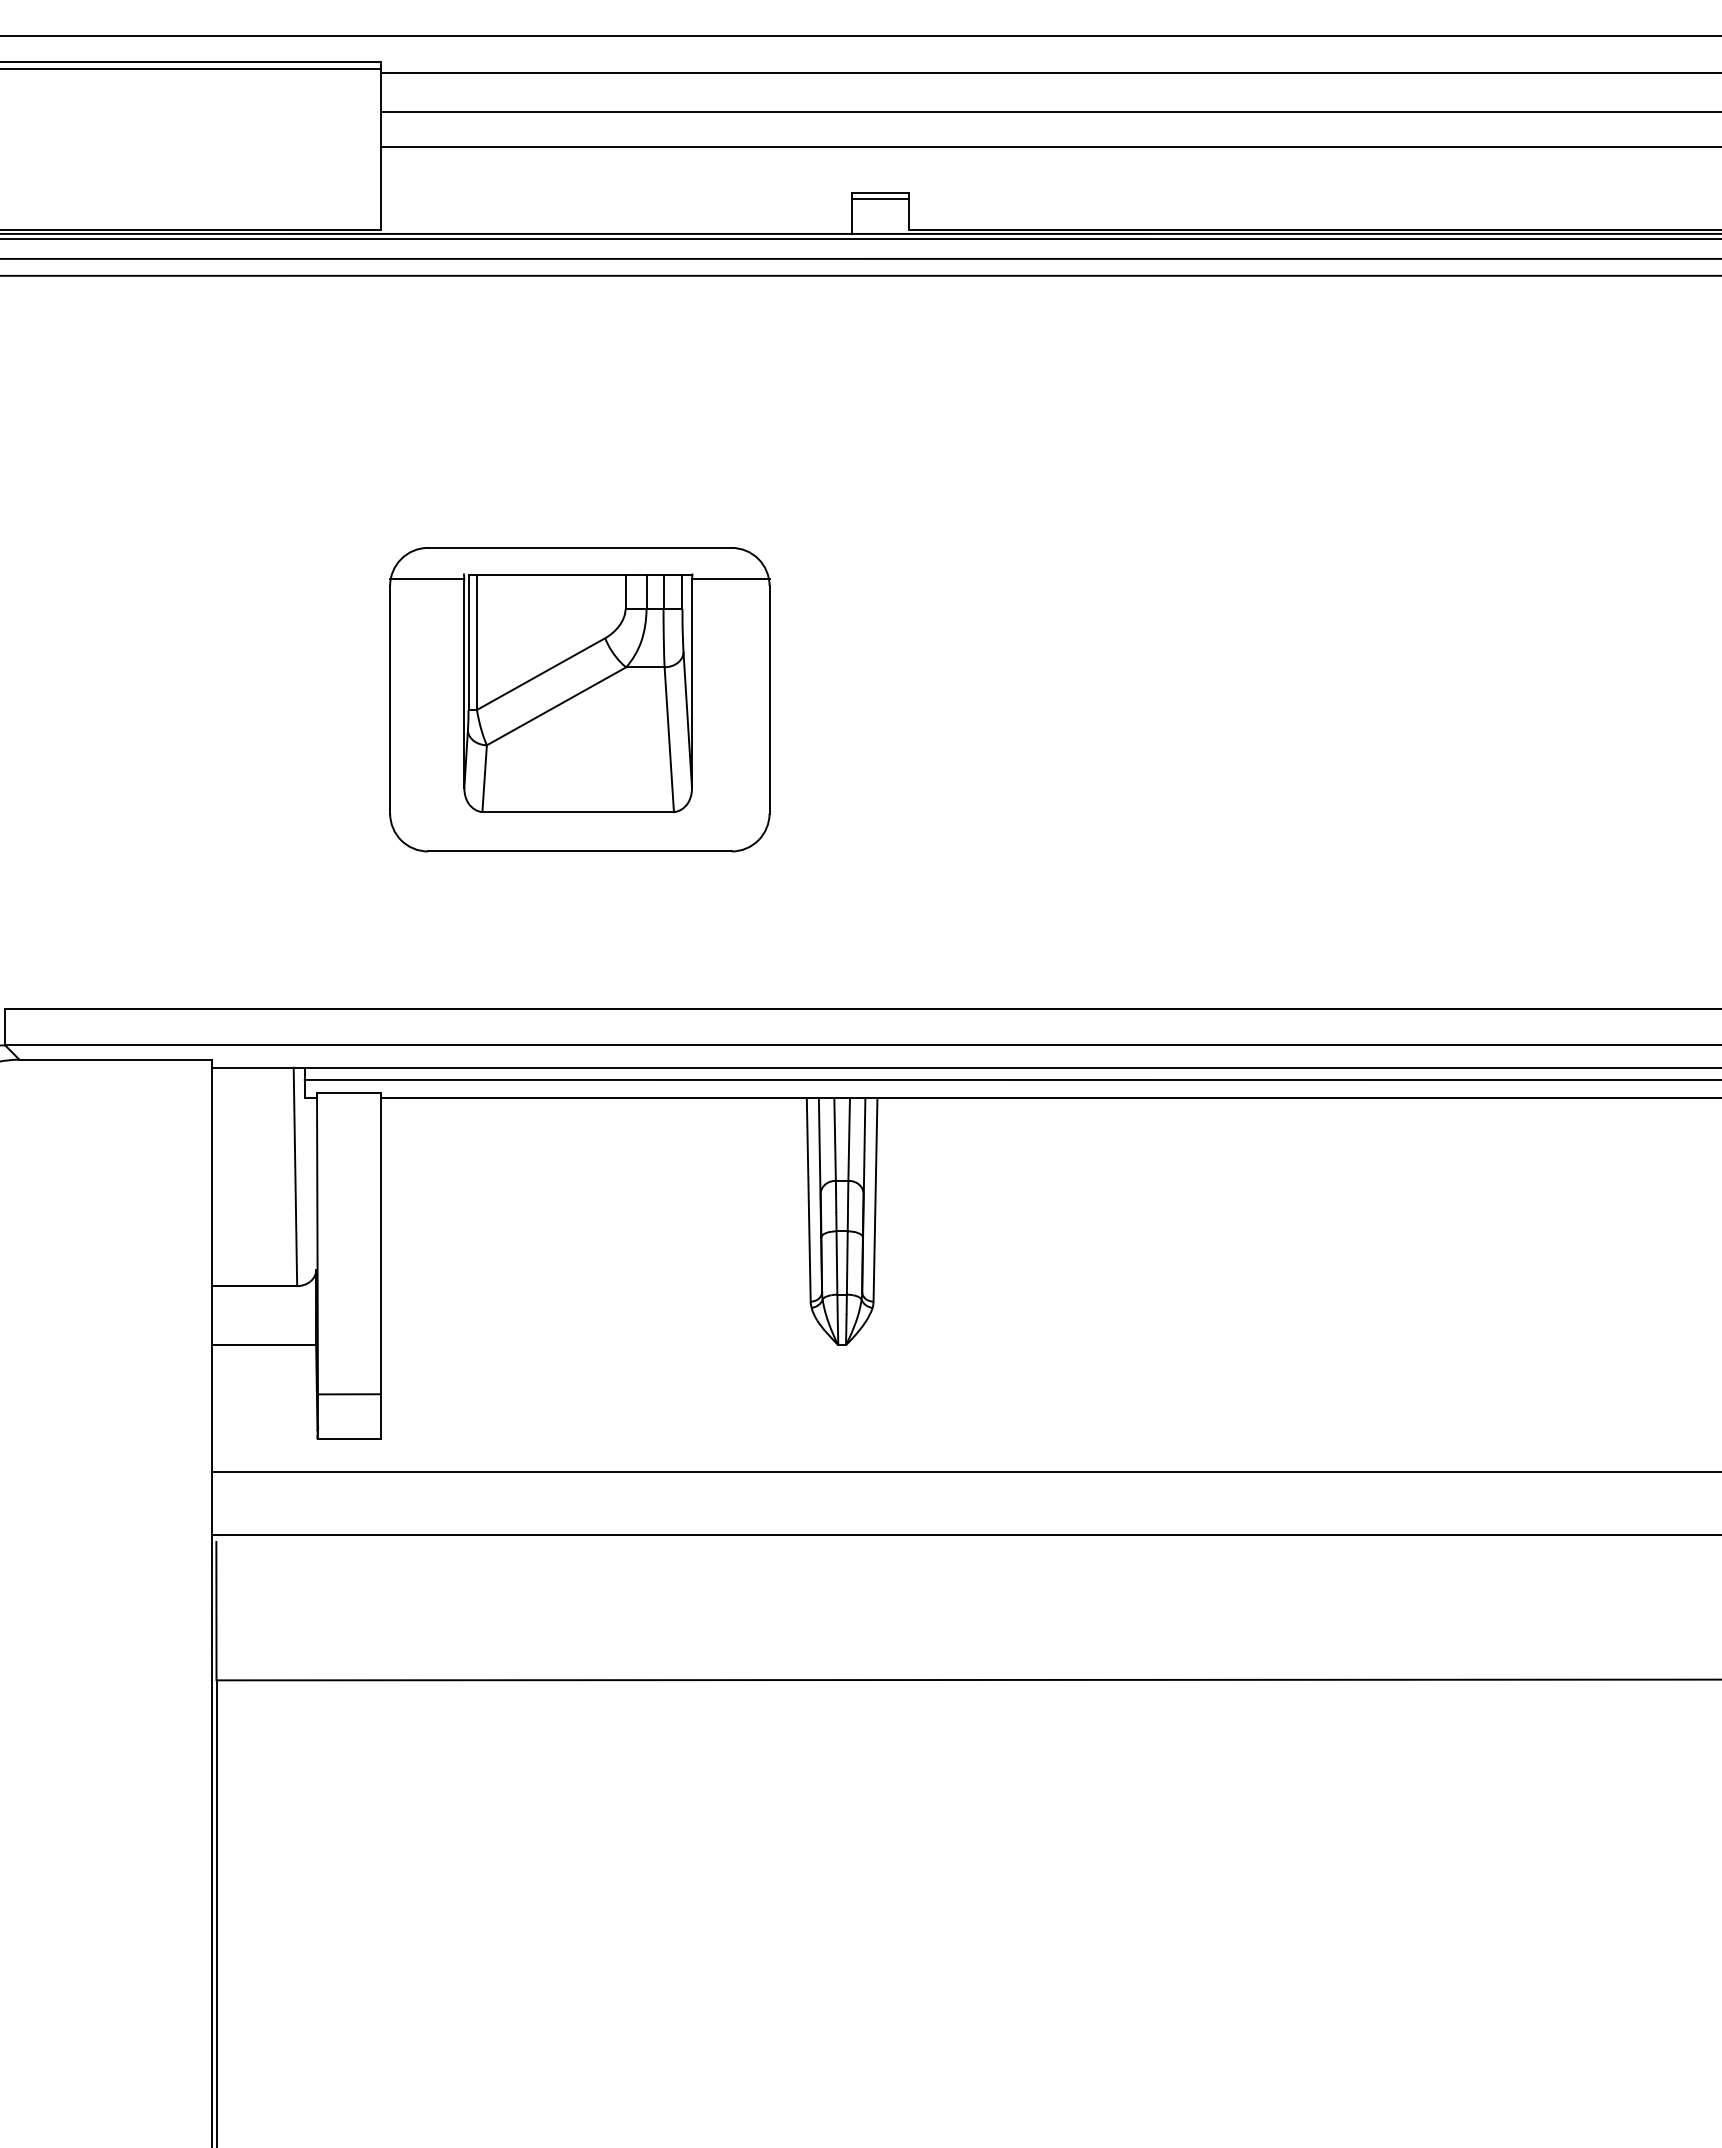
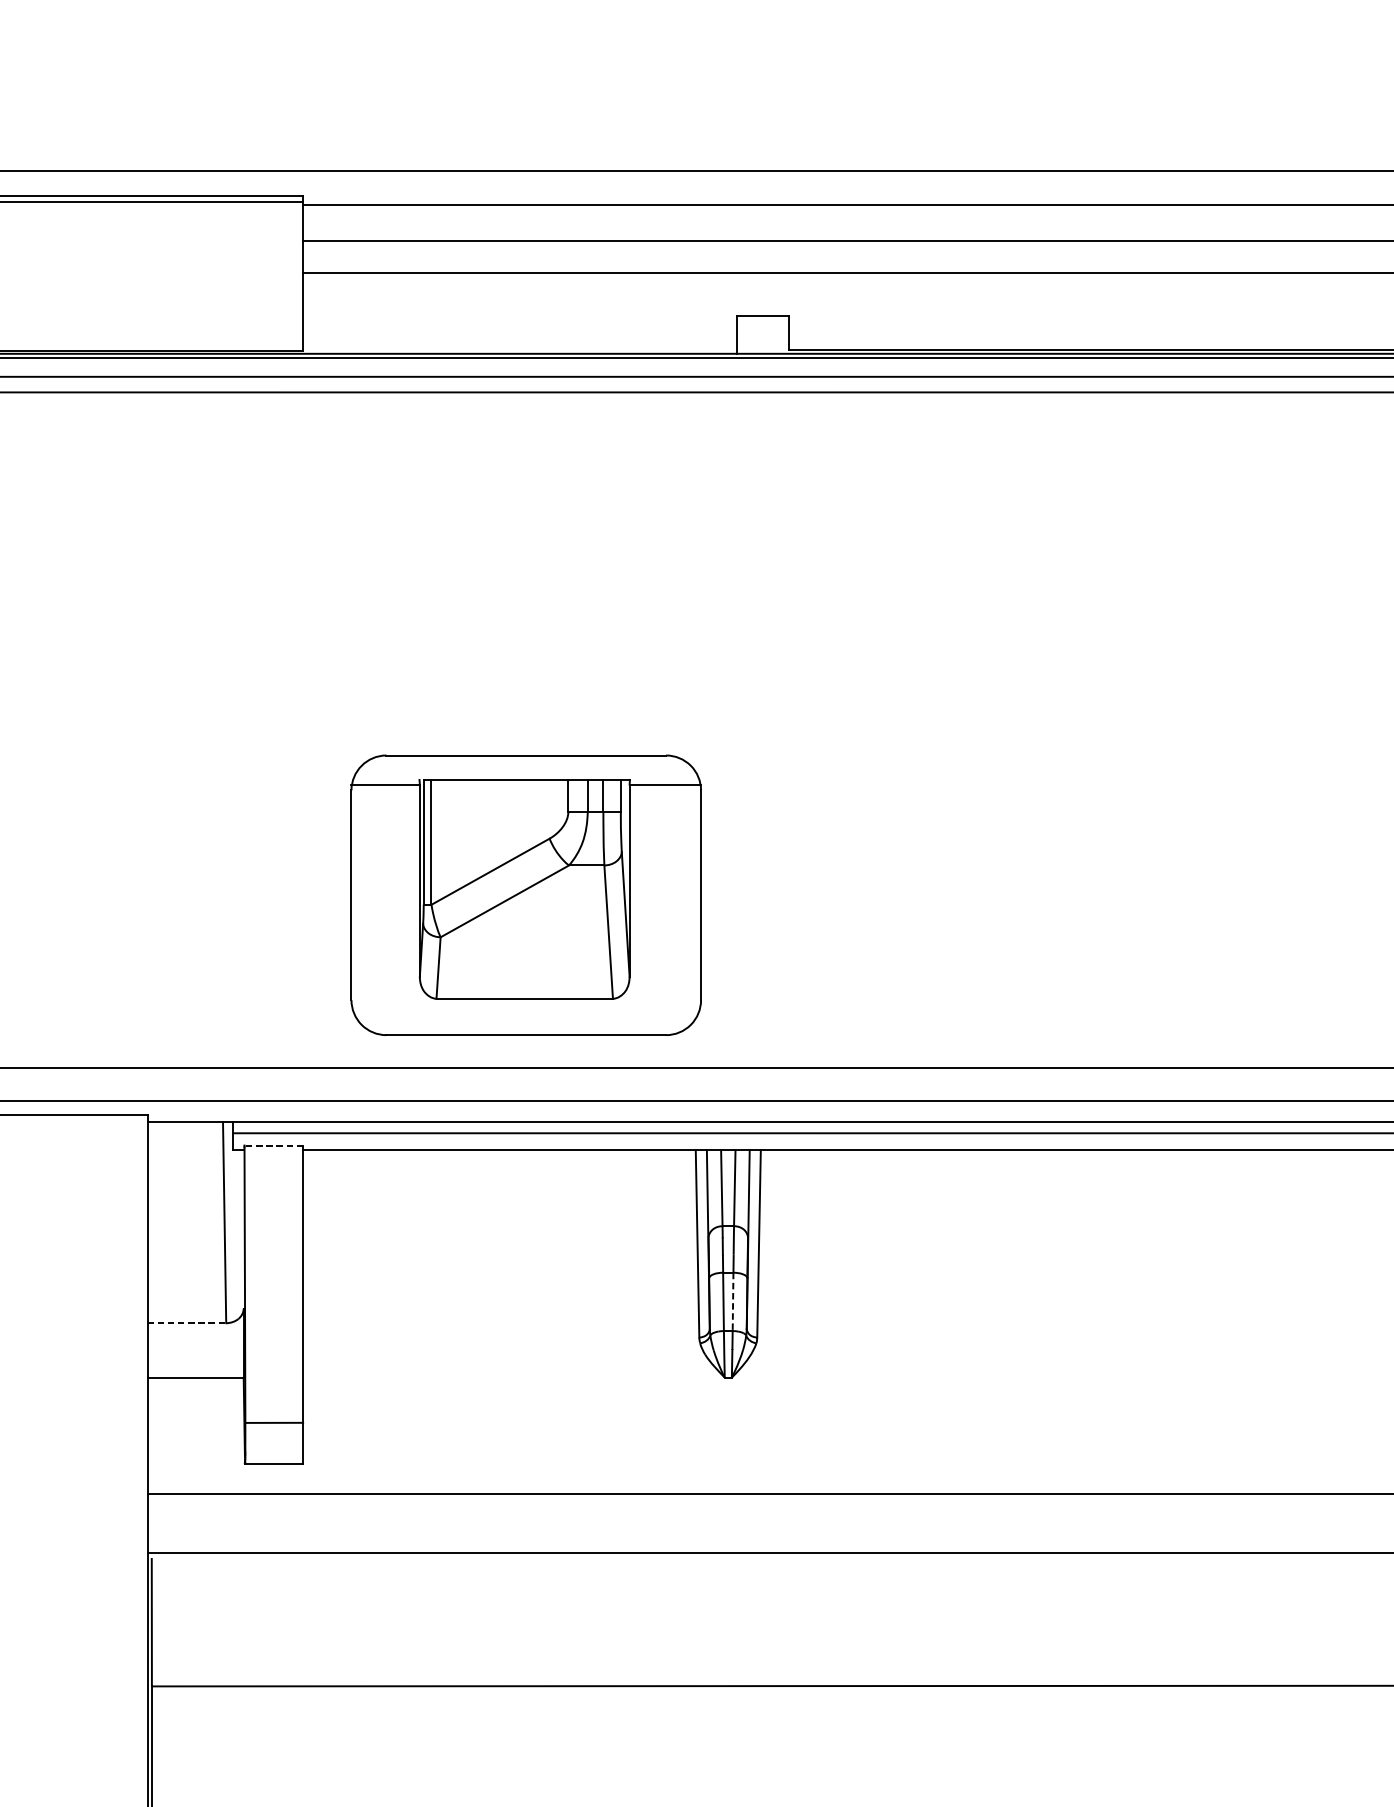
line: (879, 199) -> (762, 322), removed
part: (579, 699) -> (525, 895), moved
line: (348, 1093) -> (273, 1145), solid -> dashed
line: (847, 1263) -> (733, 1302), solid -> dashed
line: (254, 1286) -> (186, 1323), solid -> dashed

